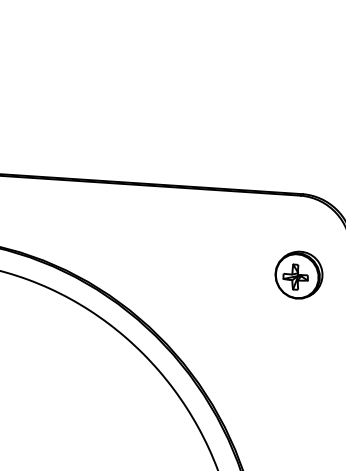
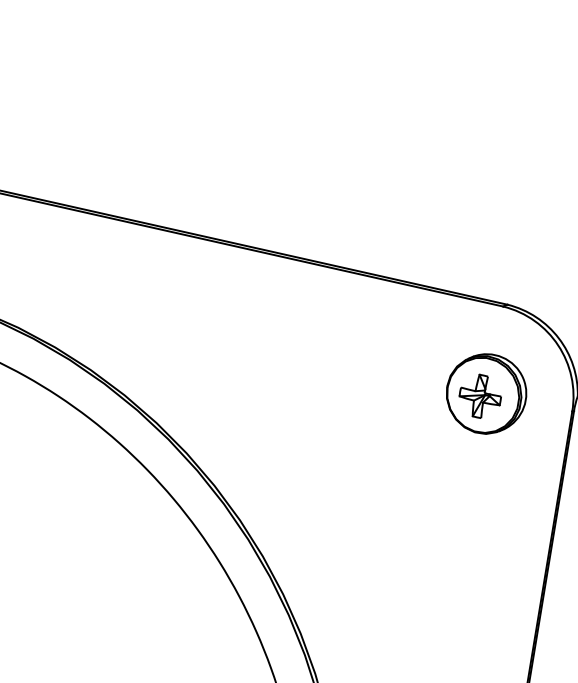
part: (298, 274) -> (485, 392), moved

